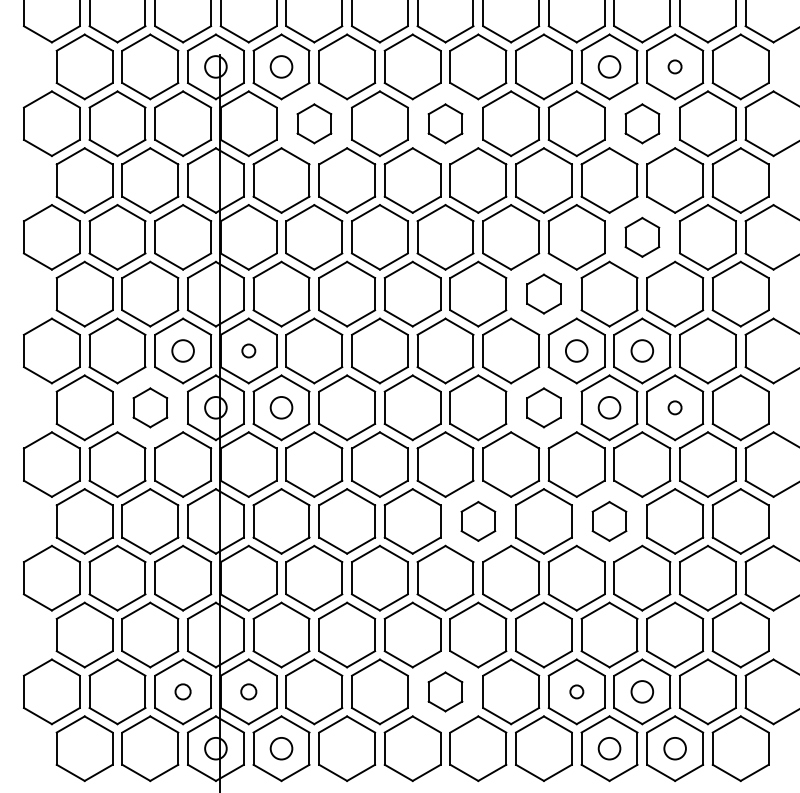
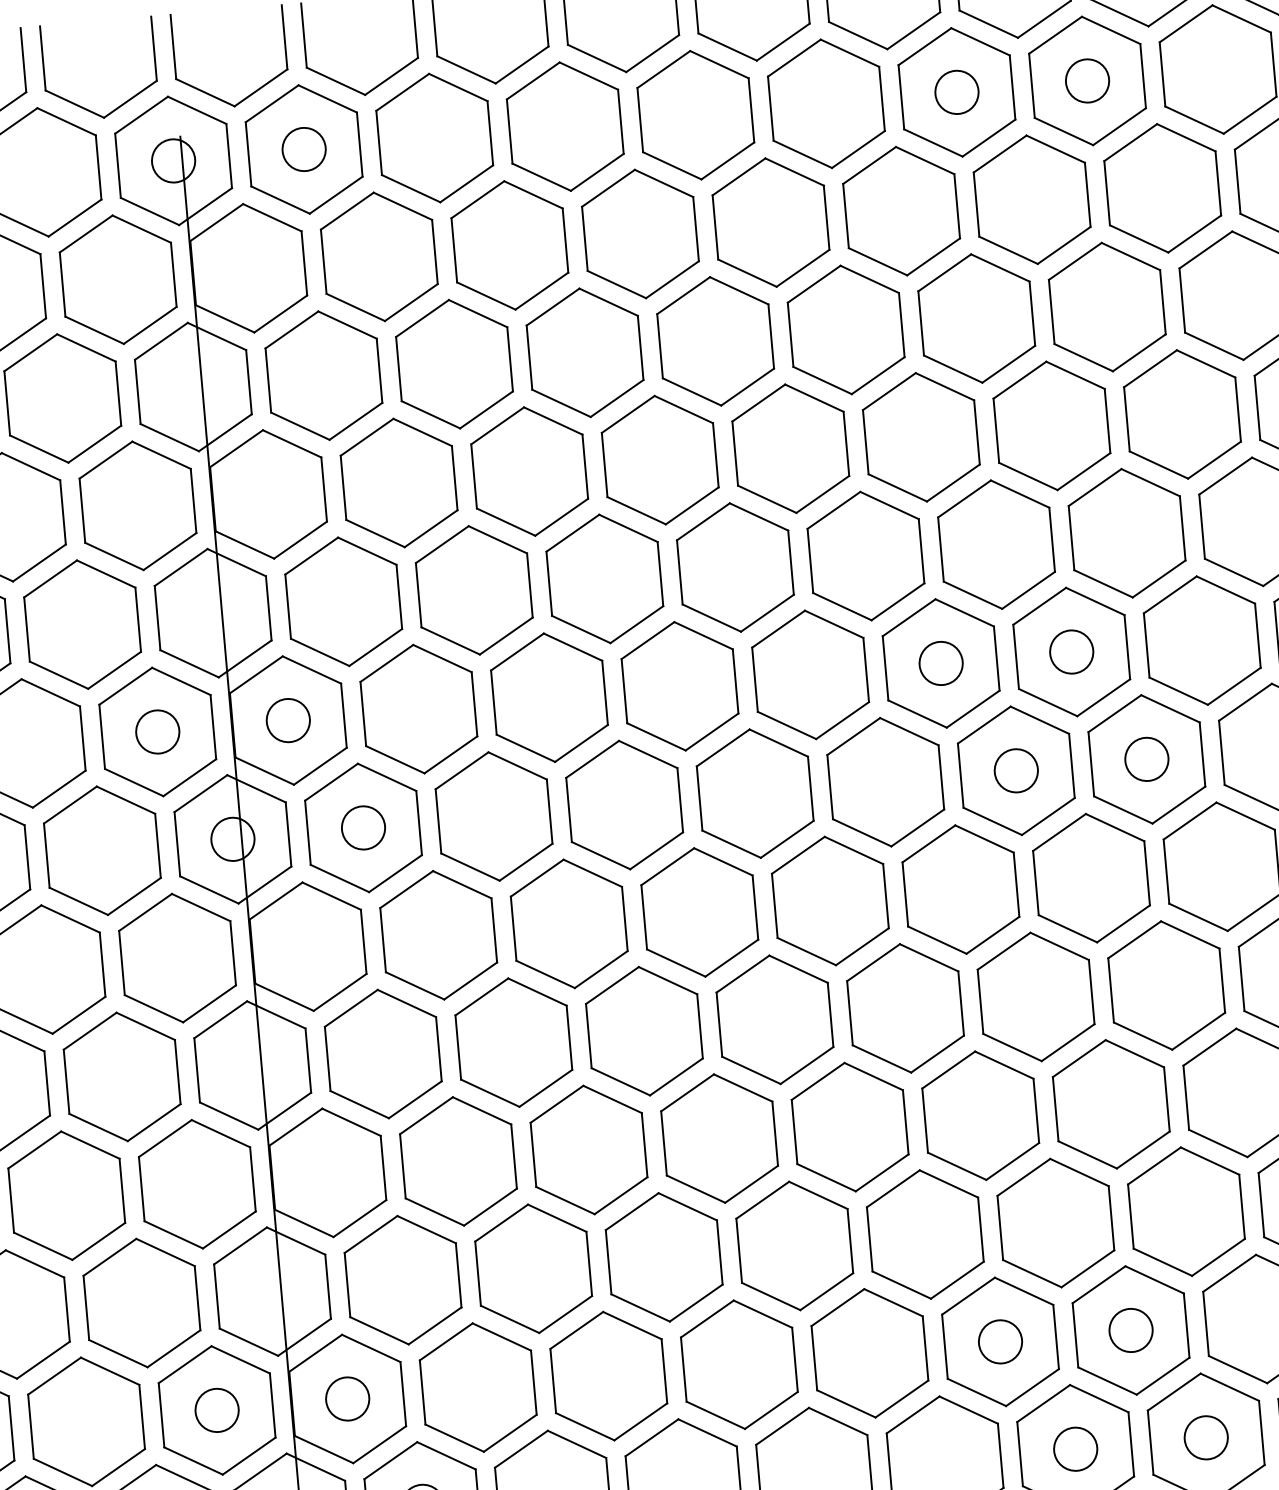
circle: (674, 66) -> (1086, 80), size x1.67
part: (314, 123) -> (379, 256), size x1.67
part: (445, 123) -> (640, 233), size x1.67
part: (642, 123) -> (1032, 199), size x1.67
part: (642, 237) -> (1052, 426), size x1.67
part: (543, 293) -> (864, 554), size x1.67
circle: (248, 350) -> (287, 719), size x1.67
part: (150, 407) -> (102, 850), size x1.67
part: (543, 407) -> (884, 781), size x1.67
circle: (674, 407) -> (1145, 758), size x1.67
part: (478, 521) -> (775, 1019), size x1.67
part: (609, 521) -> (1036, 997), size x1.67
circle: (182, 691) -> (215, 1409), size x1.43
circle: (248, 691) -> (347, 1398), size x1.43
part: (445, 691) -> (739, 1363), size x1.67
circle: (576, 691) -> (999, 1341), size x1.67

